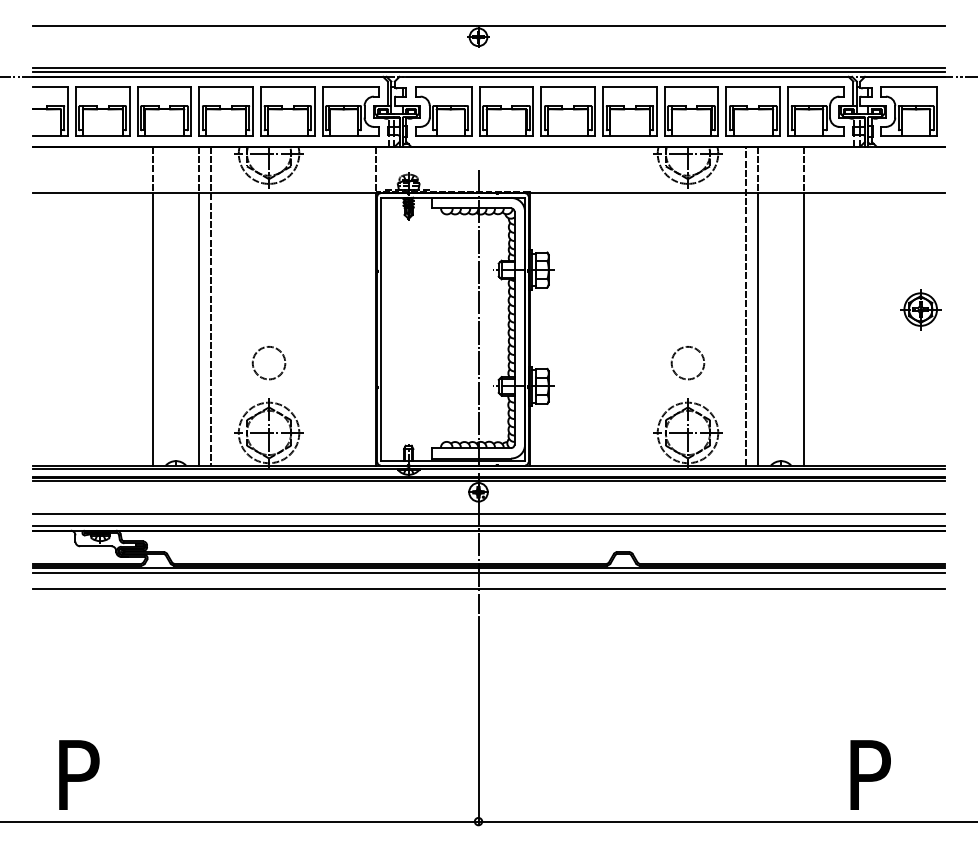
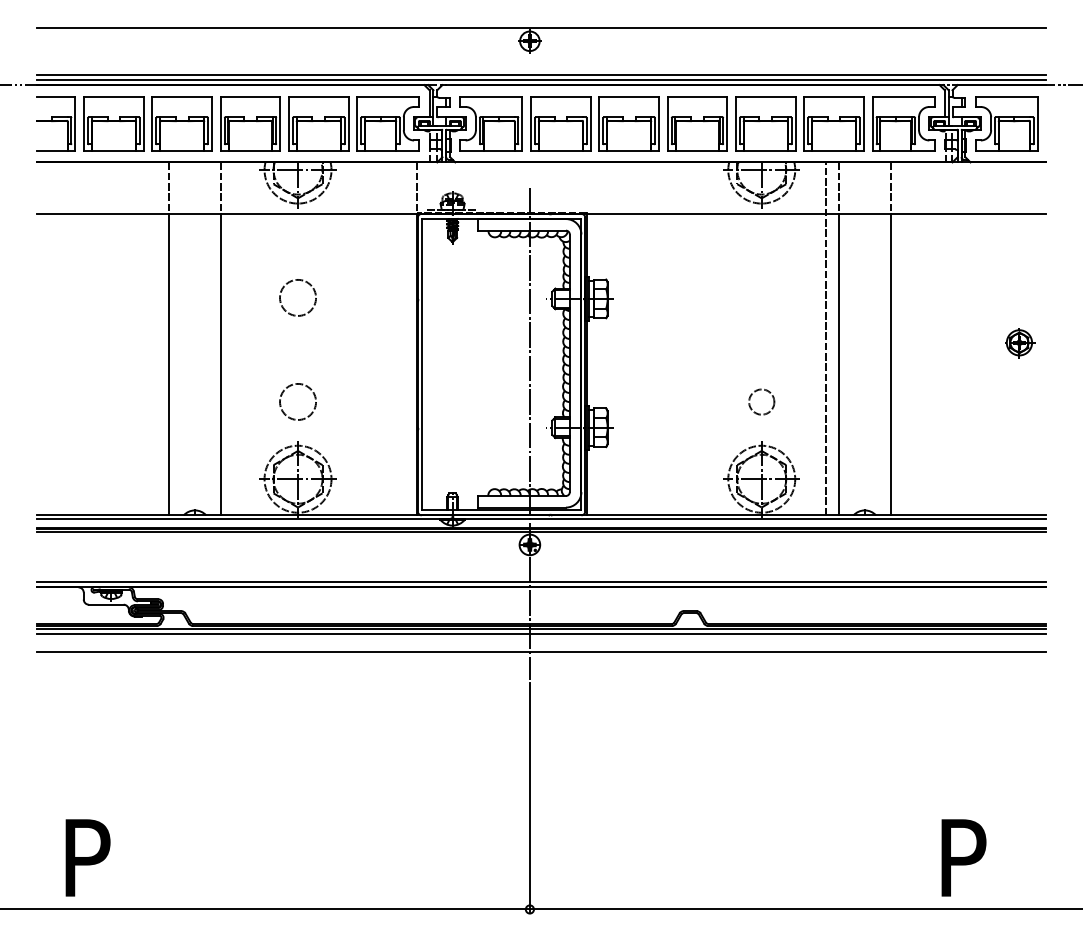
circle: (268, 269) -> (297, 298), added
line: (210, 305) -> (233, 338), removed
part: (920, 309) -> (1019, 342), size x0.7
circle: (687, 363) -> (761, 402), size x0.7
line: (488, 513) -> (540, 568), removed

